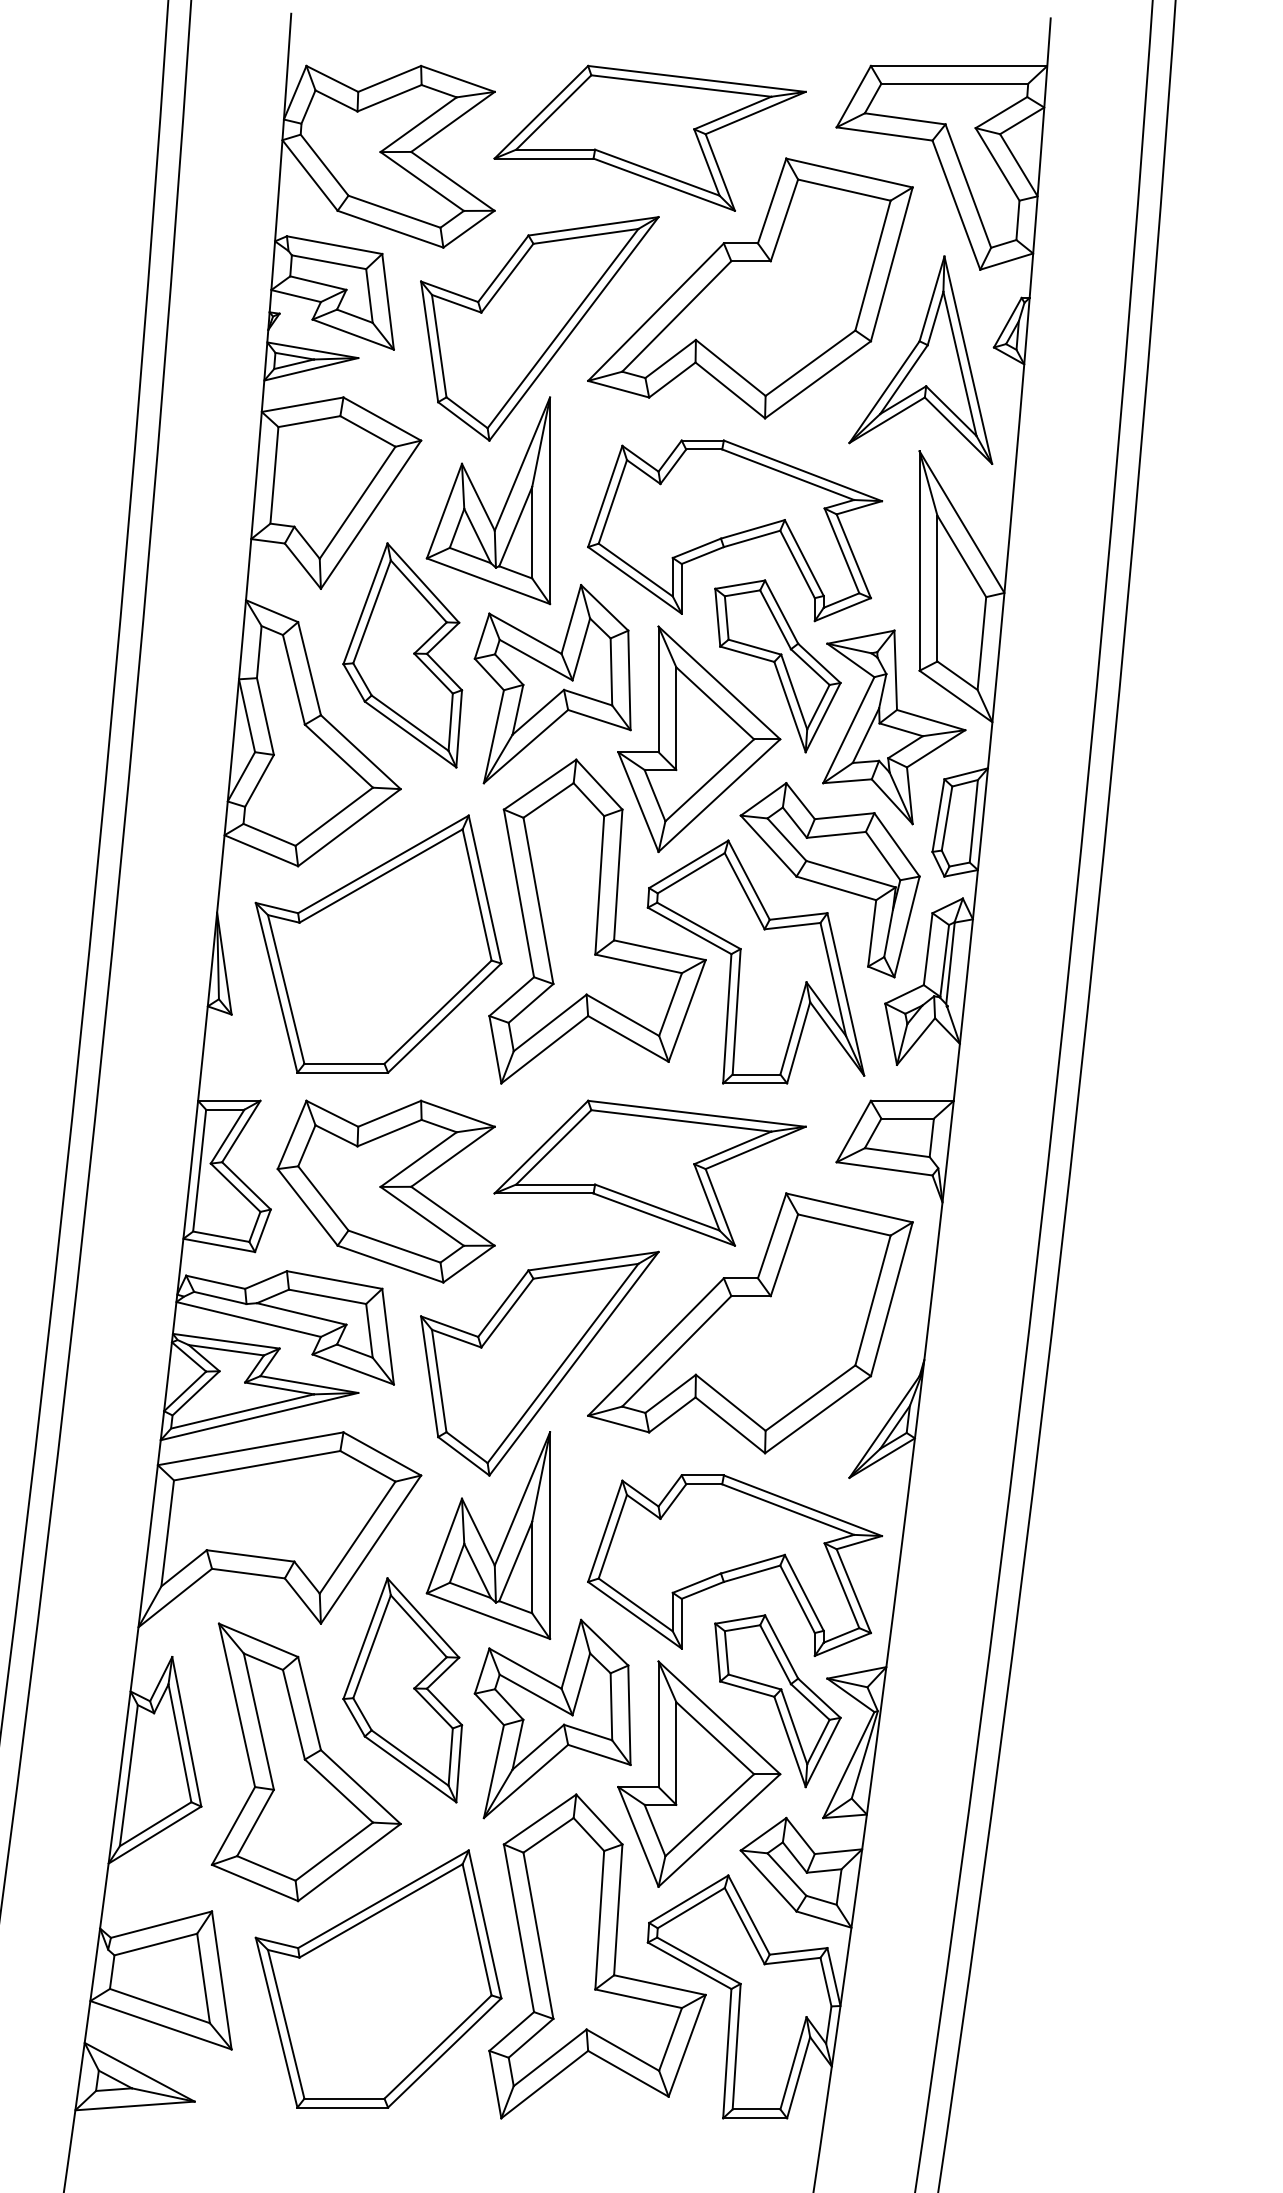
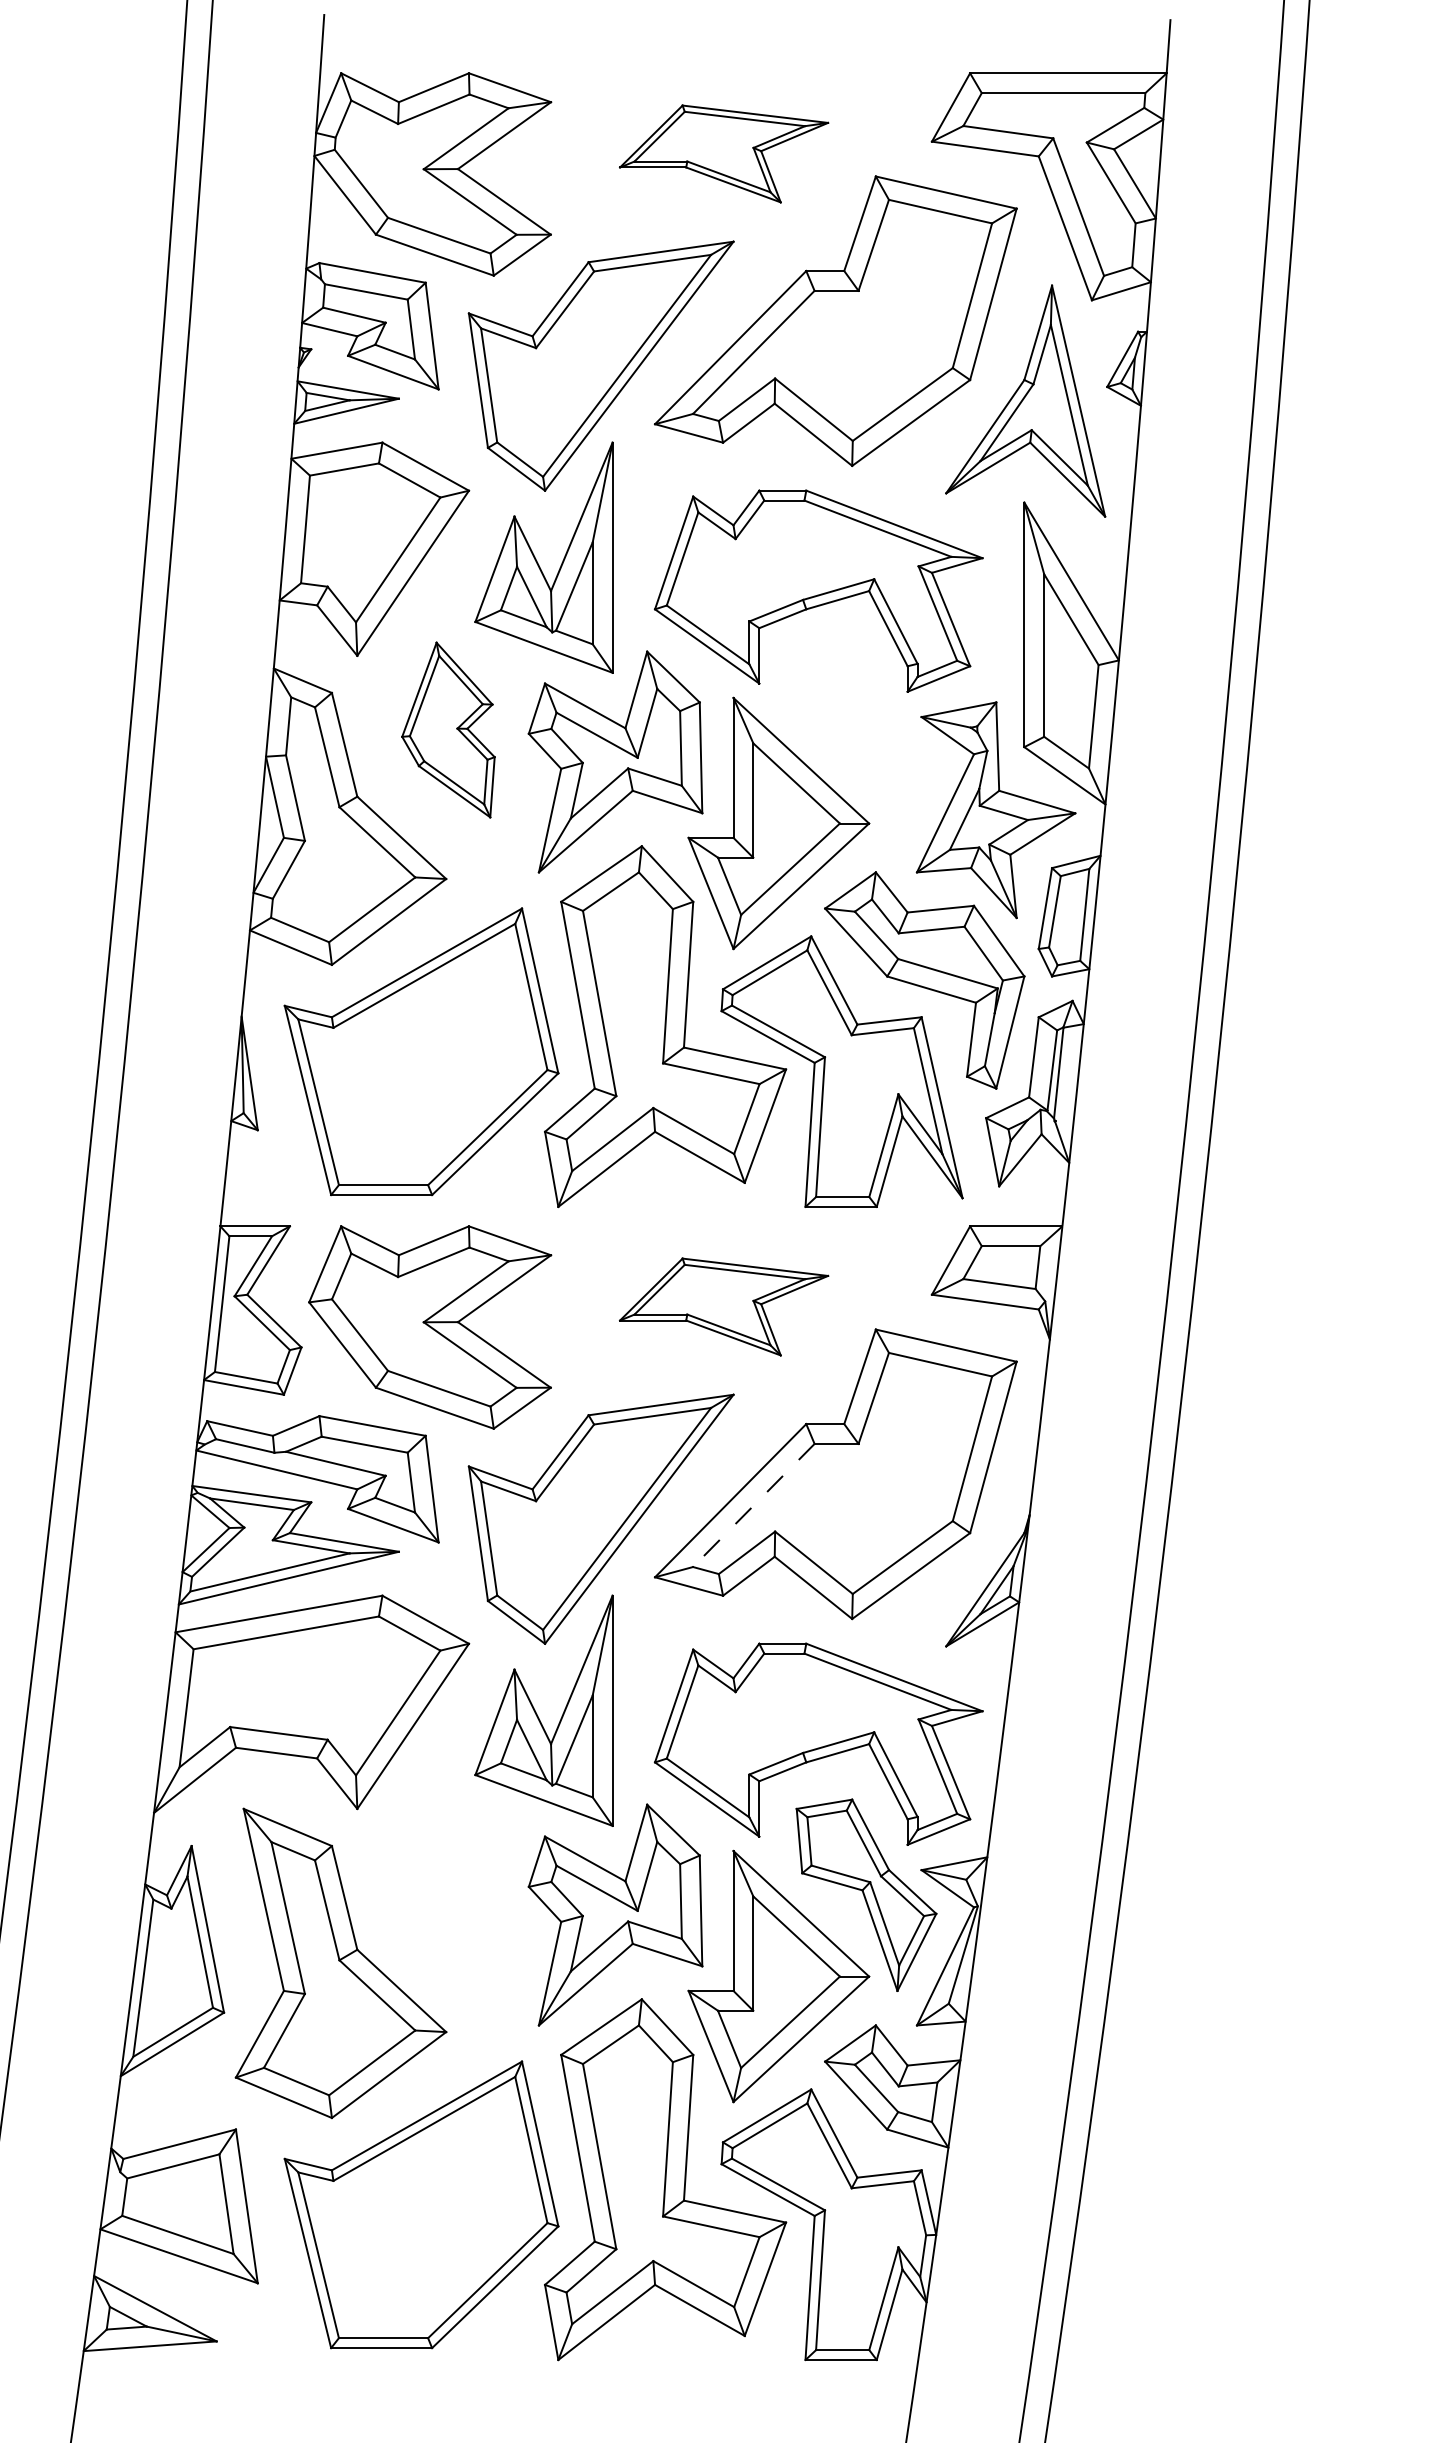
part: (649, 137) -> (723, 153), size x0.6
part: (402, 654) -> (448, 729), size x0.7
part: (777, 665) -> (866, 741), removed
part: (649, 1172) -> (723, 1306), size x0.6
line: (676, 1351) -> (753, 1505), solid -> dashed
part: (402, 1689) -> (448, 1882), removed

